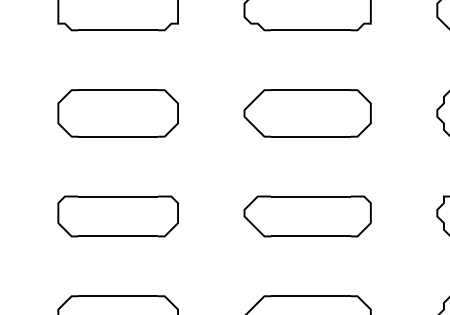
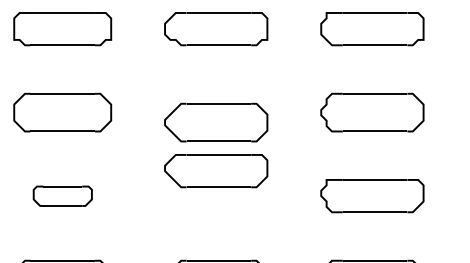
part: (308, 113) -> (216, 122), moved
part: (117, 216) -> (62, 196), size x0.6
part: (308, 216) -> (216, 171), moved

